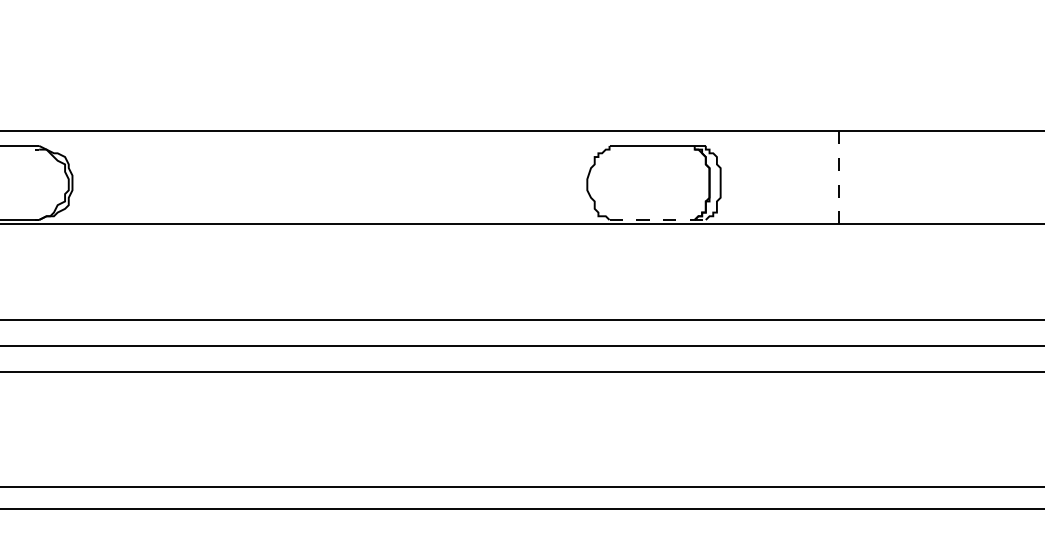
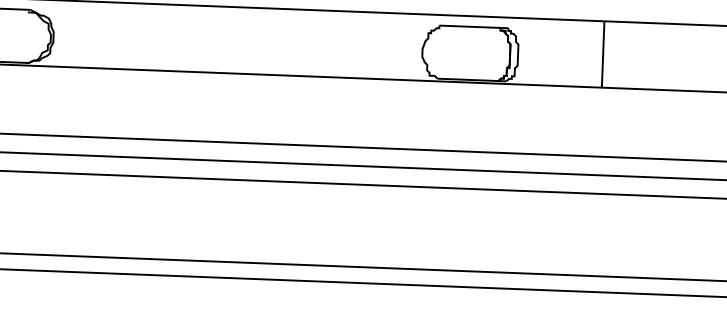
line: (839, 177) -> (603, 54), dashed -> solid
line: (658, 219) -> (472, 79), dashed -> solid

